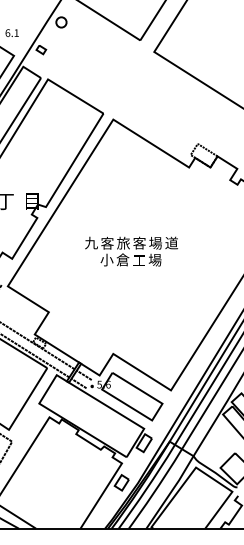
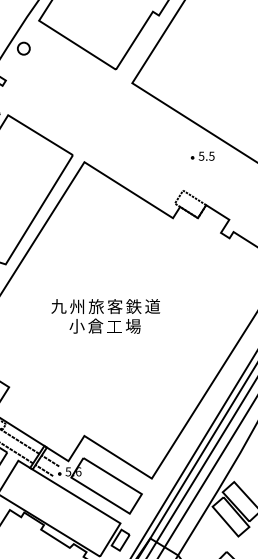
part: (214, 114) -> (202, 156), added
text: (107, 242) -> (77, 305), 客 -> 州
text: (155, 242) -> (133, 305), 場 -> 鉄

